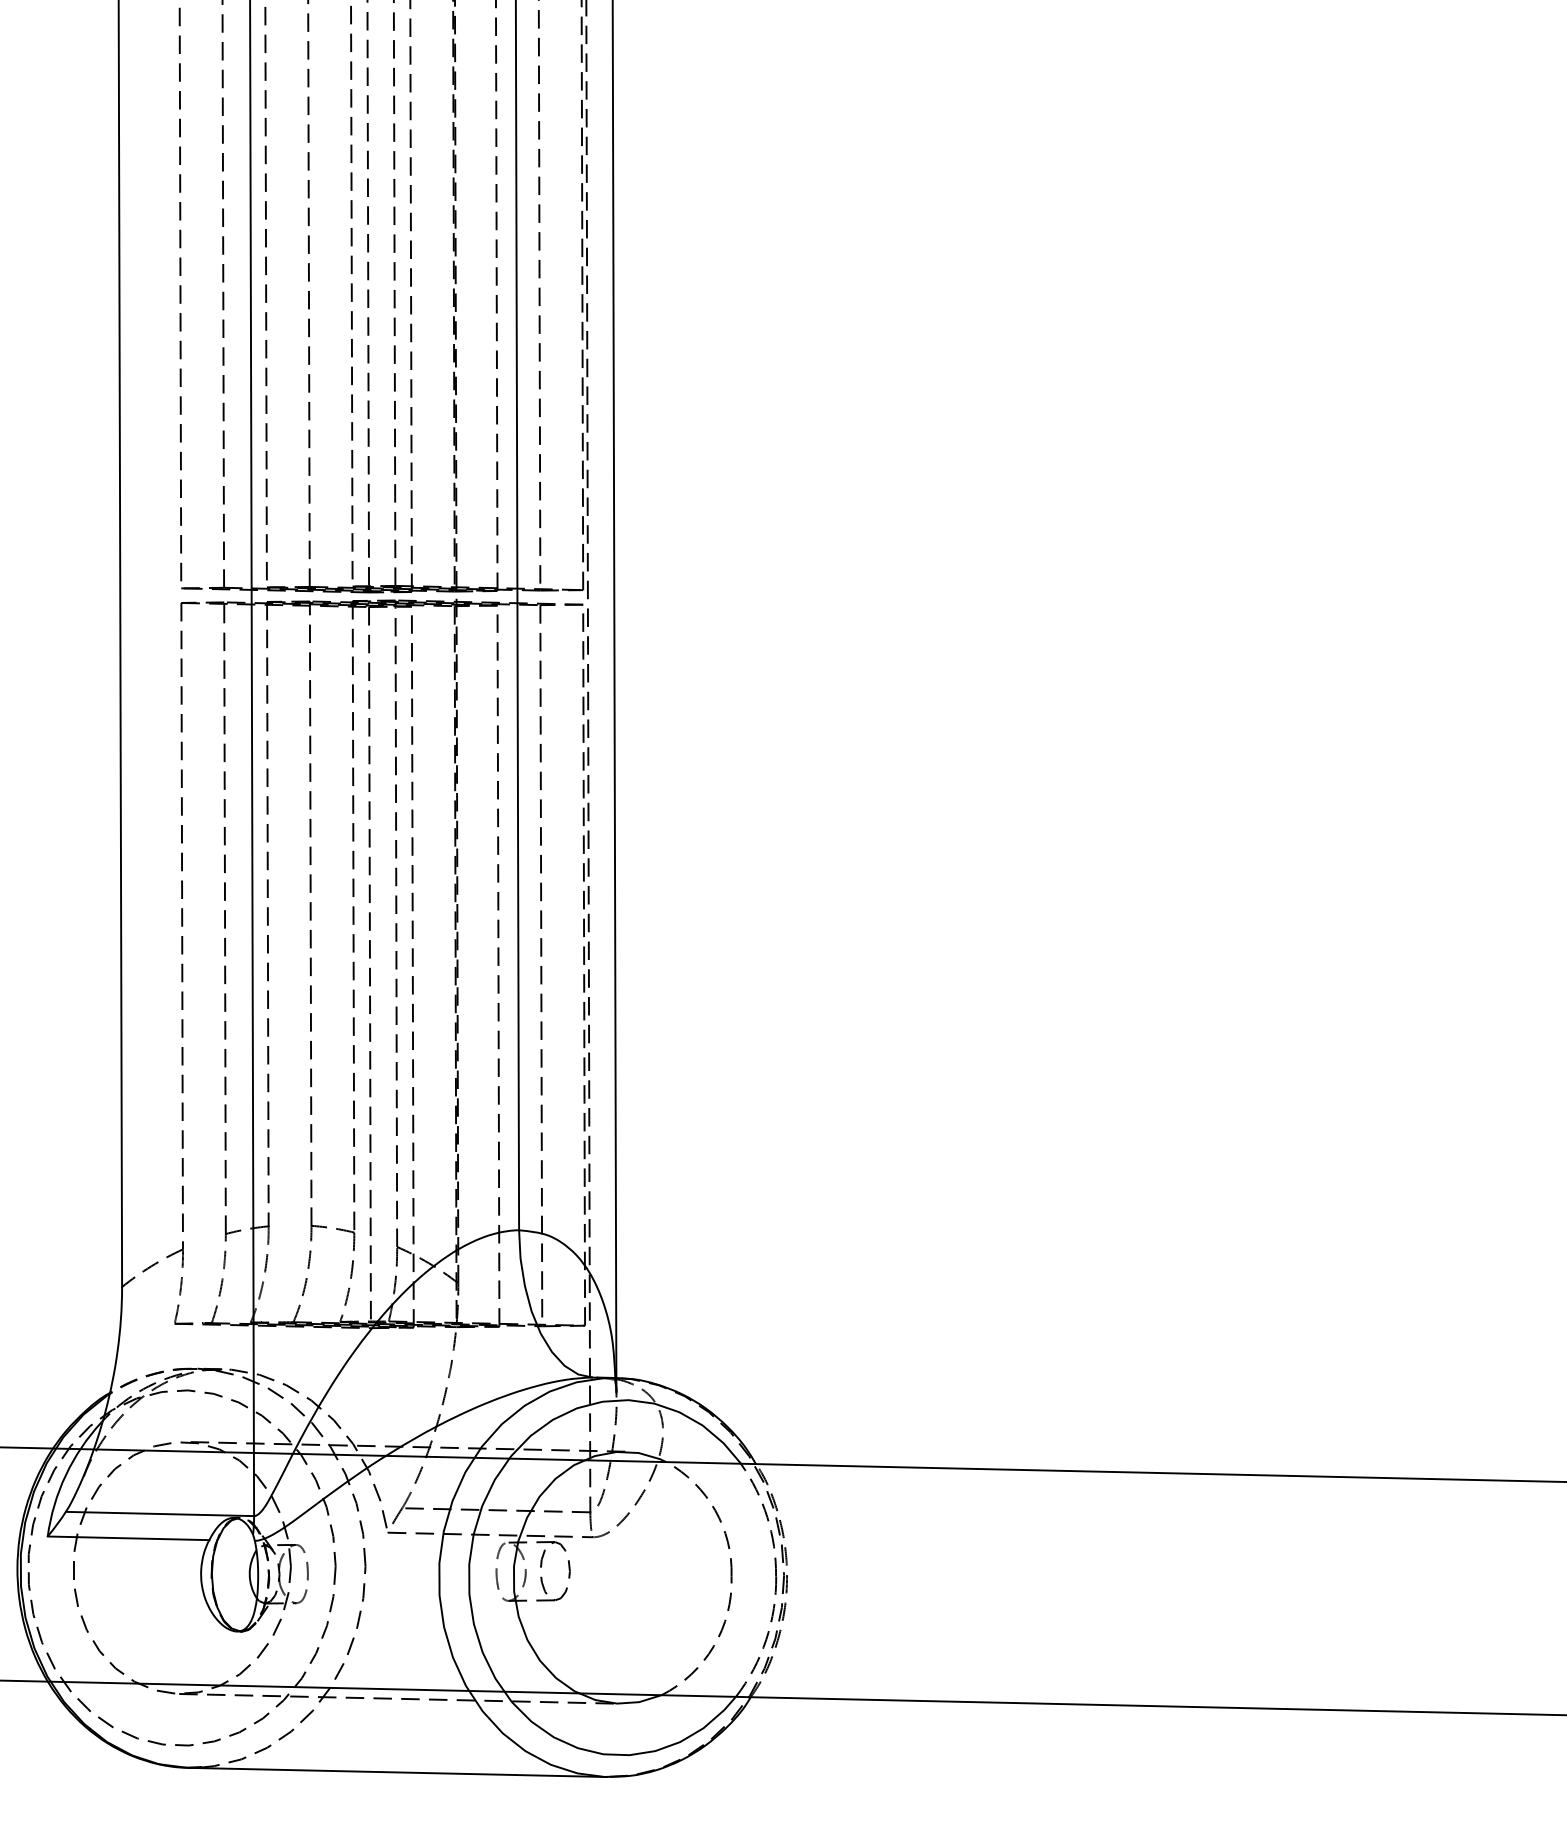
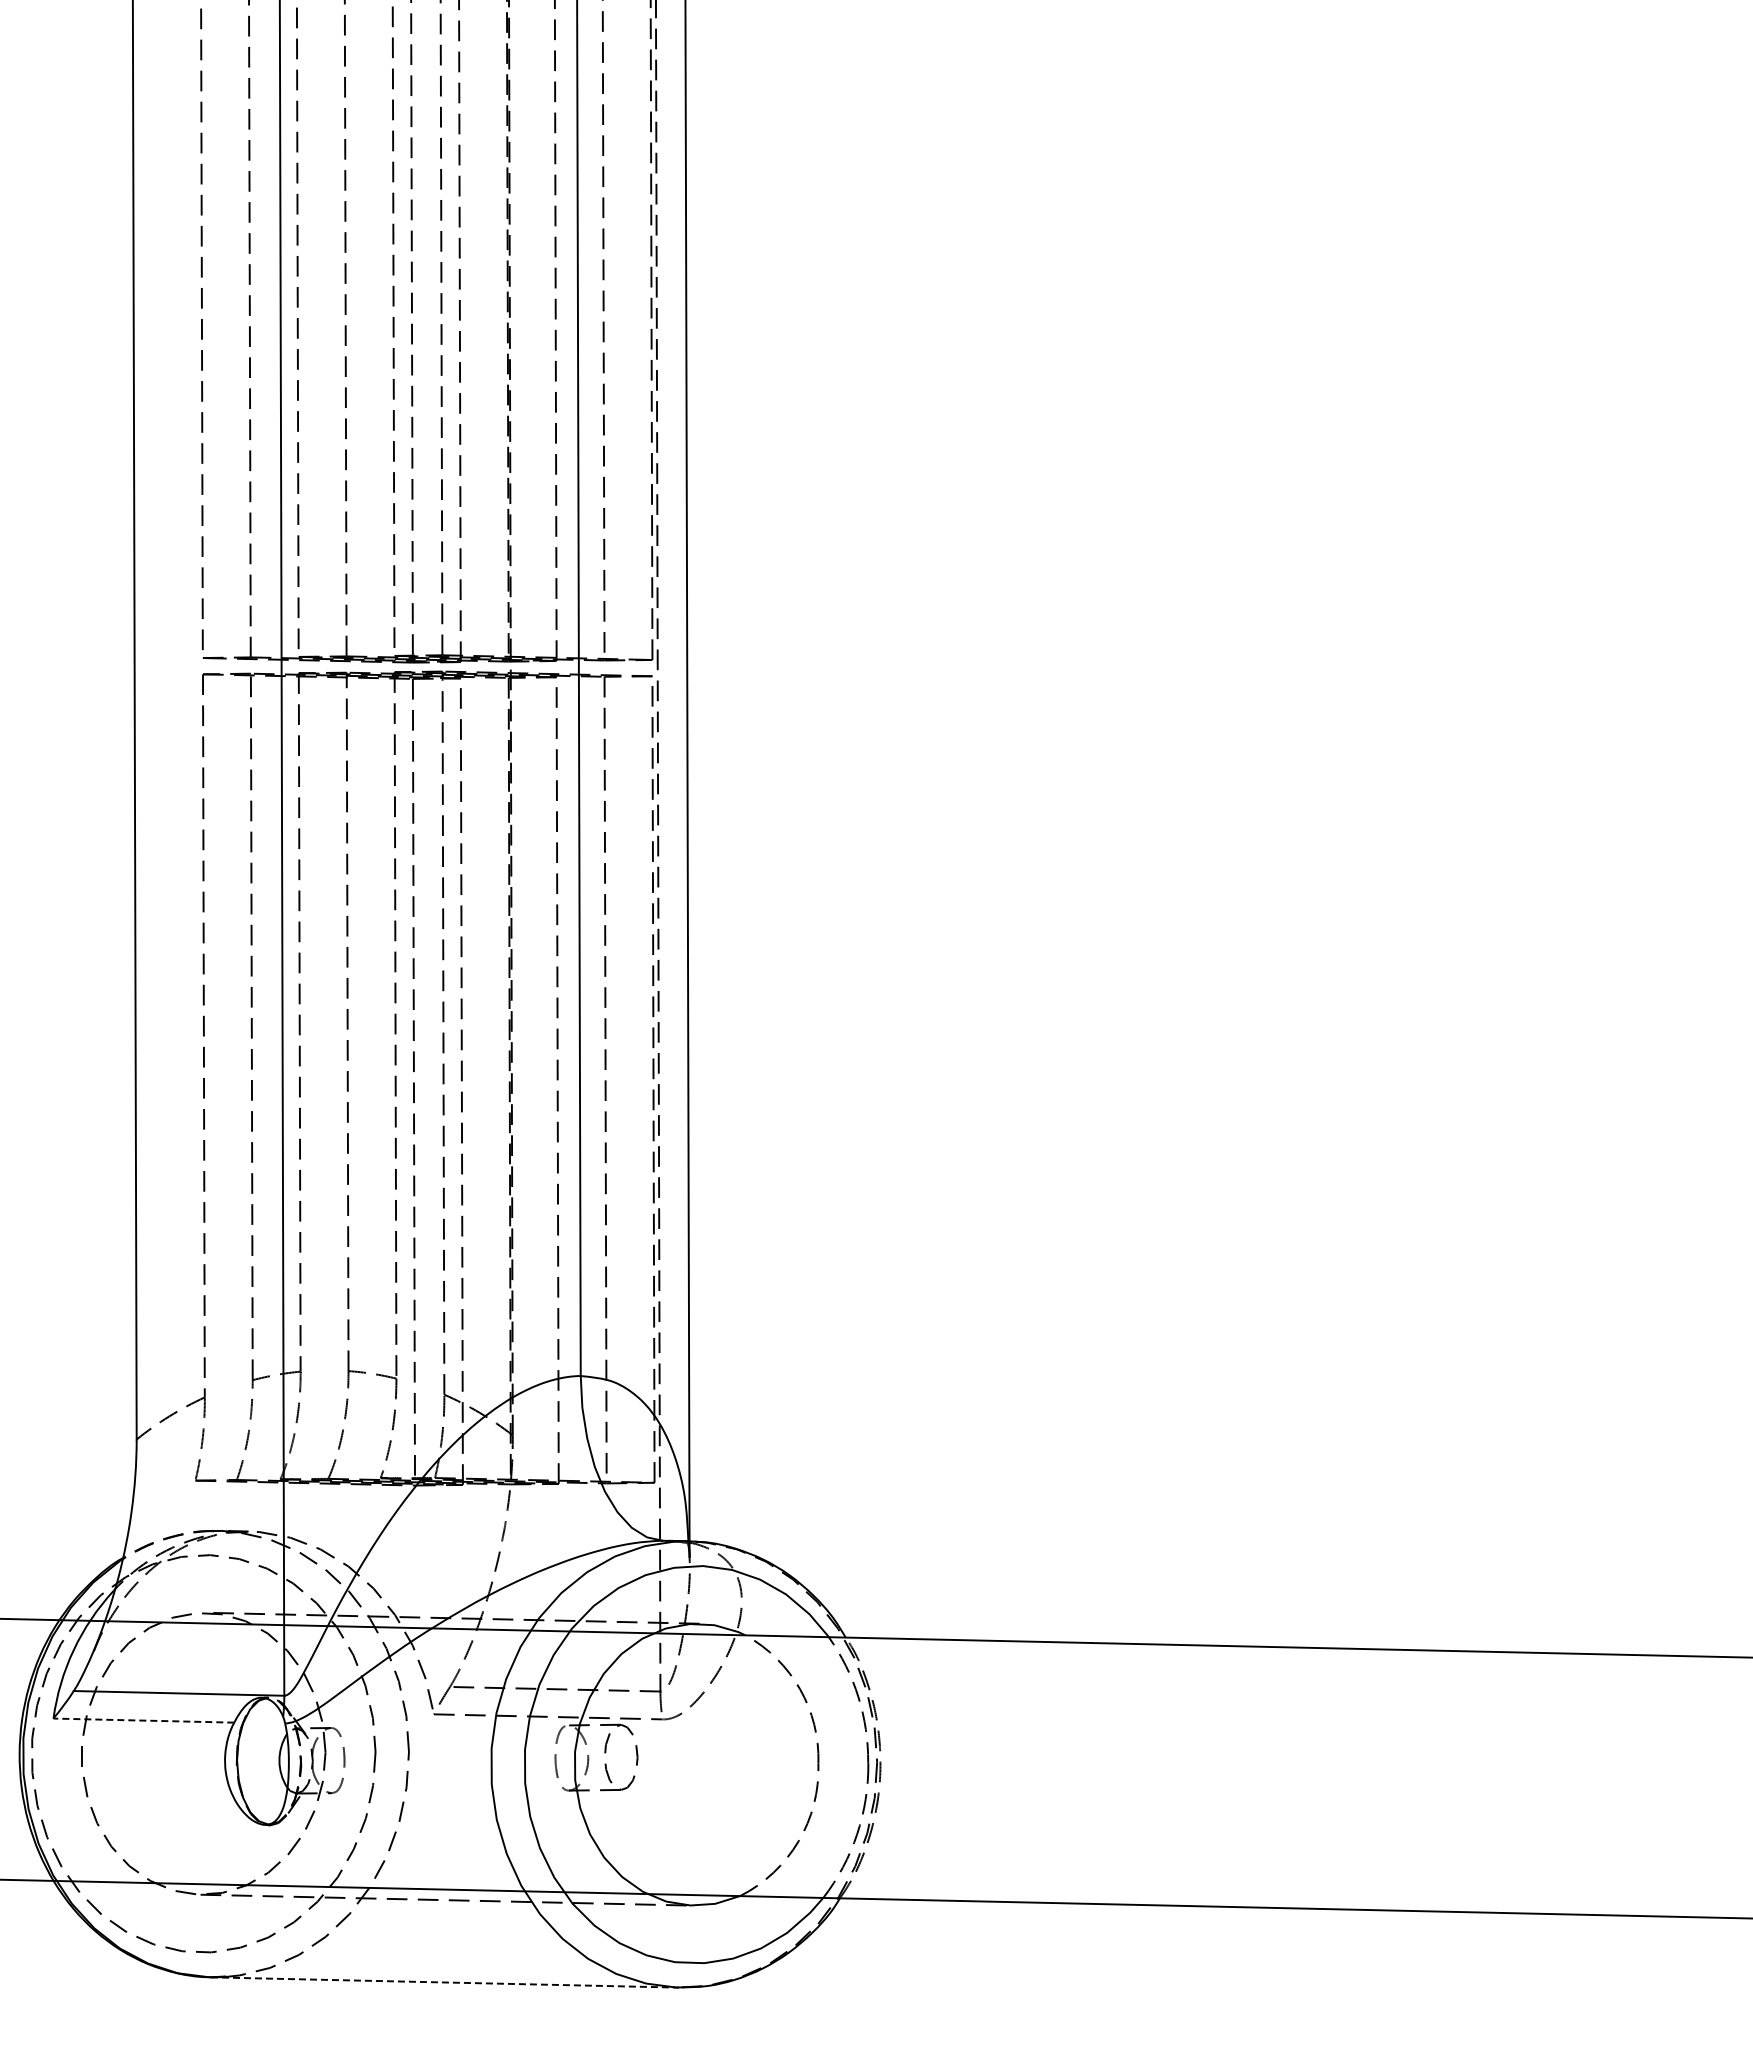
line: (128, 1538) -> (143, 1720), solid -> dashed
line: (398, 1772) -> (445, 1982), solid -> dashed

